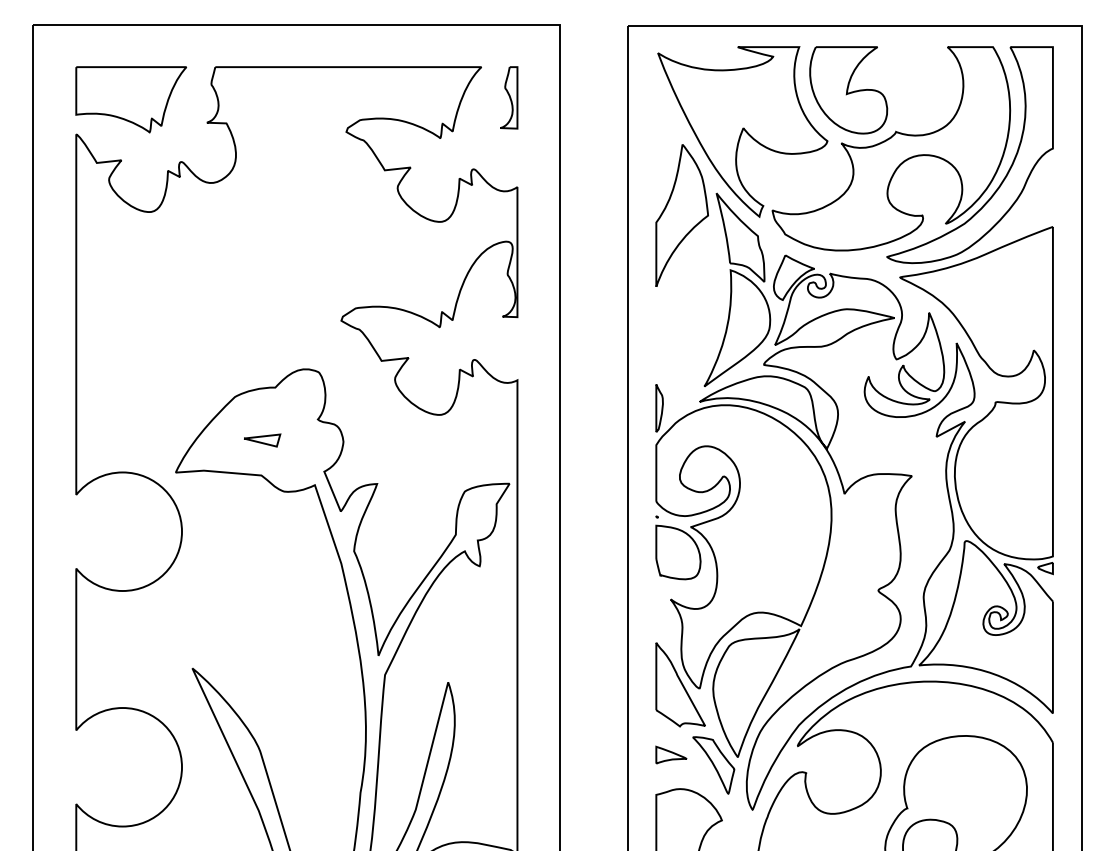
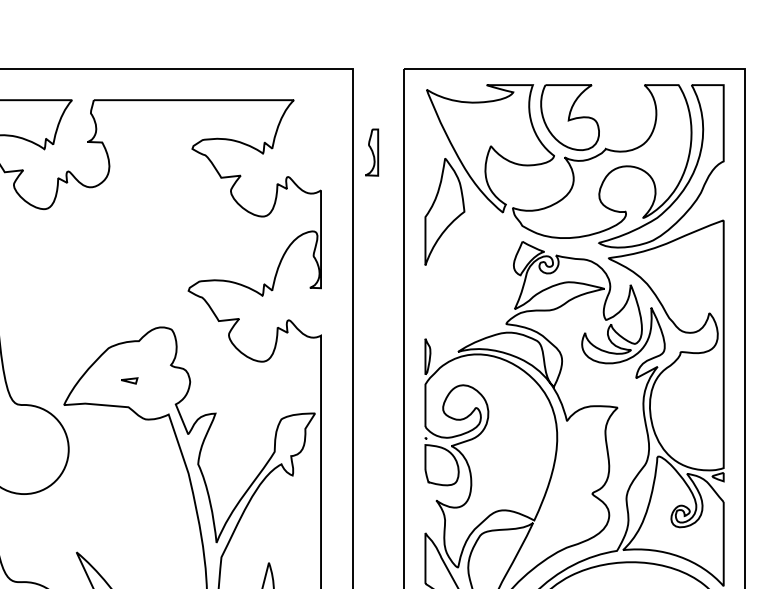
part: (509, 97) -> (372, 152), moved
part: (737, 289) -> (486, 267), removed
part: (262, 440) -> (129, 380), size x0.6

